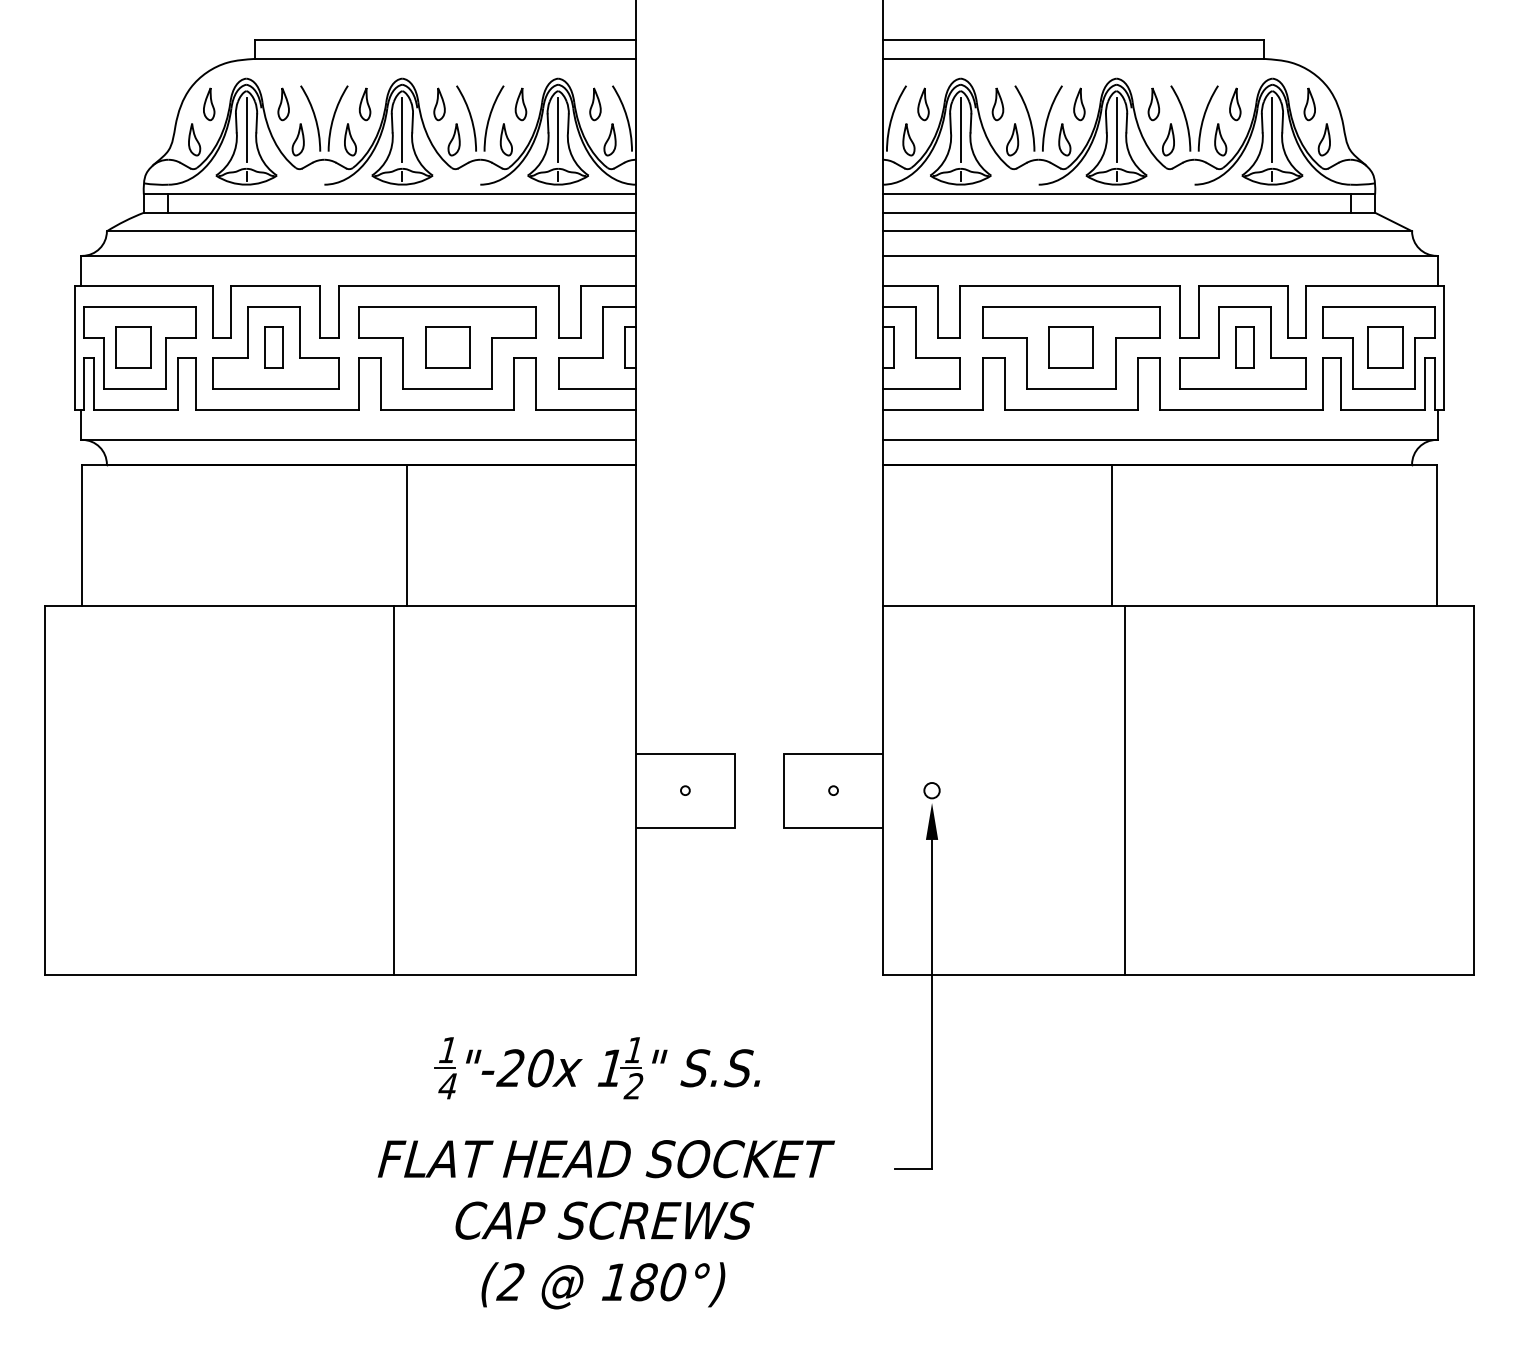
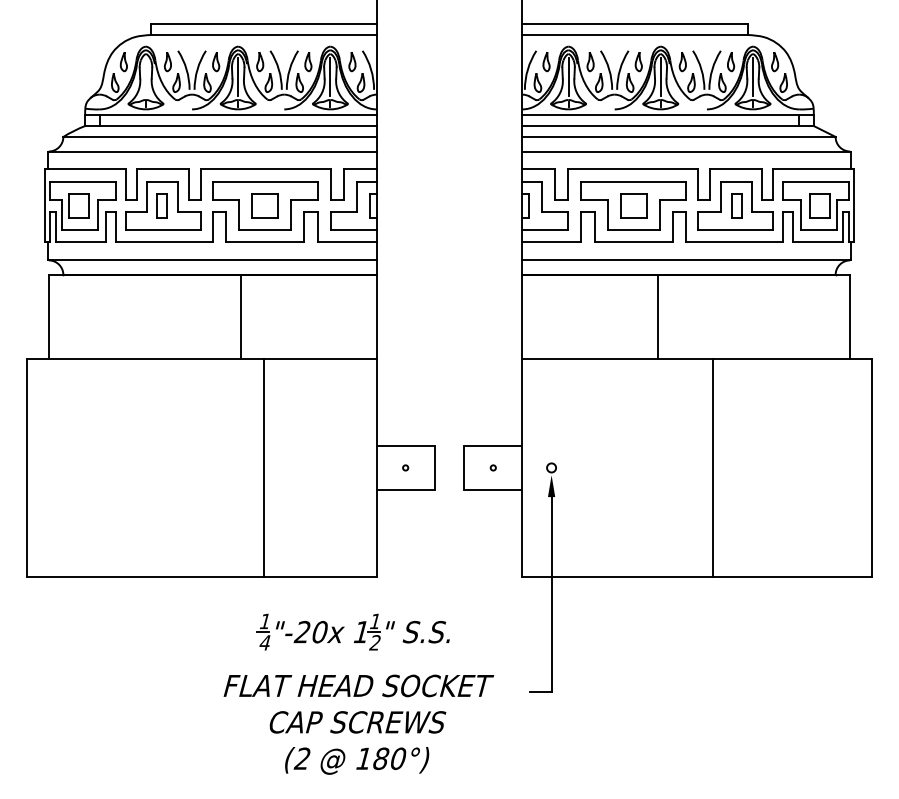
line: (245, 129) -> (145, 76), removed
line: (394, 789) -> (264, 467), moved
line: (1124, 789) -> (712, 467), moved

